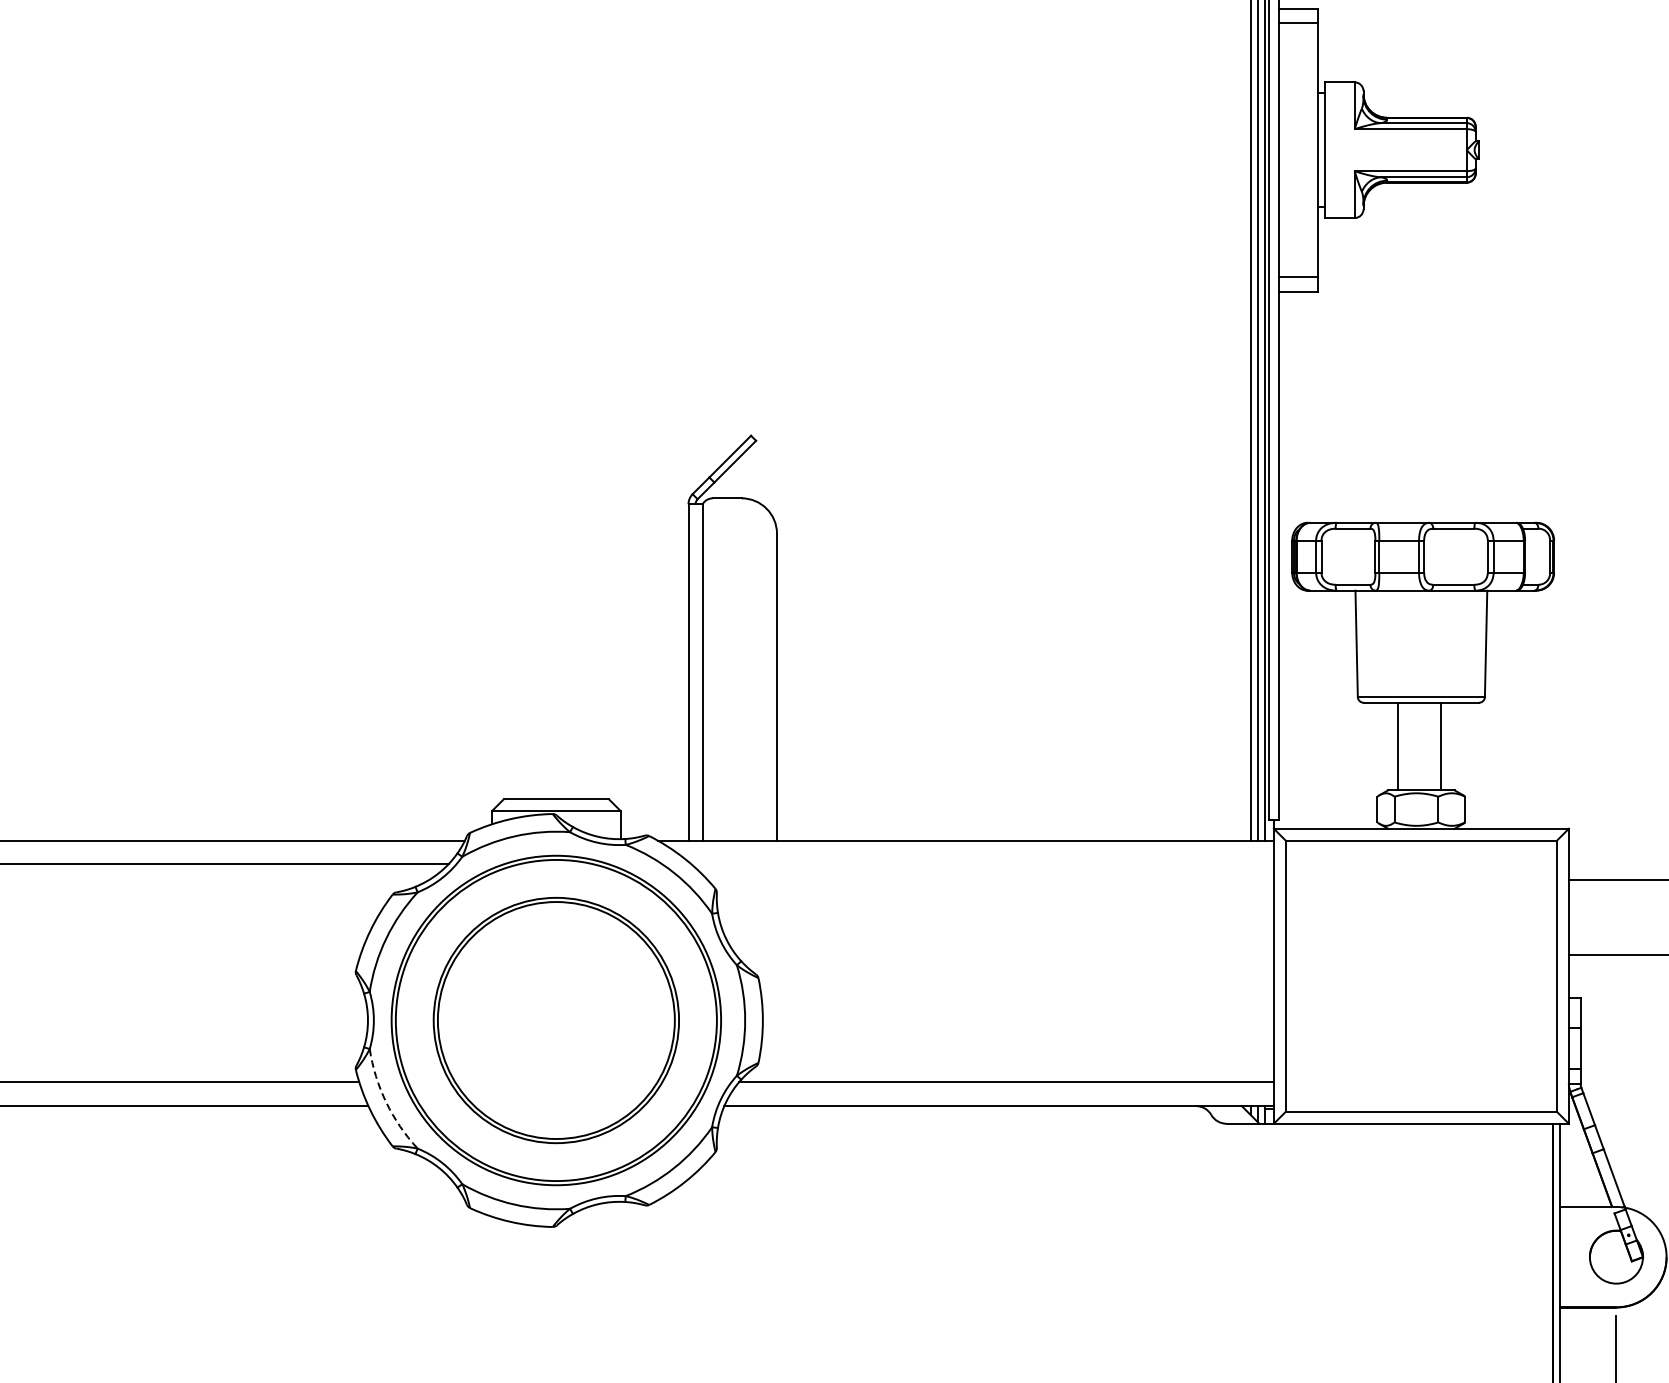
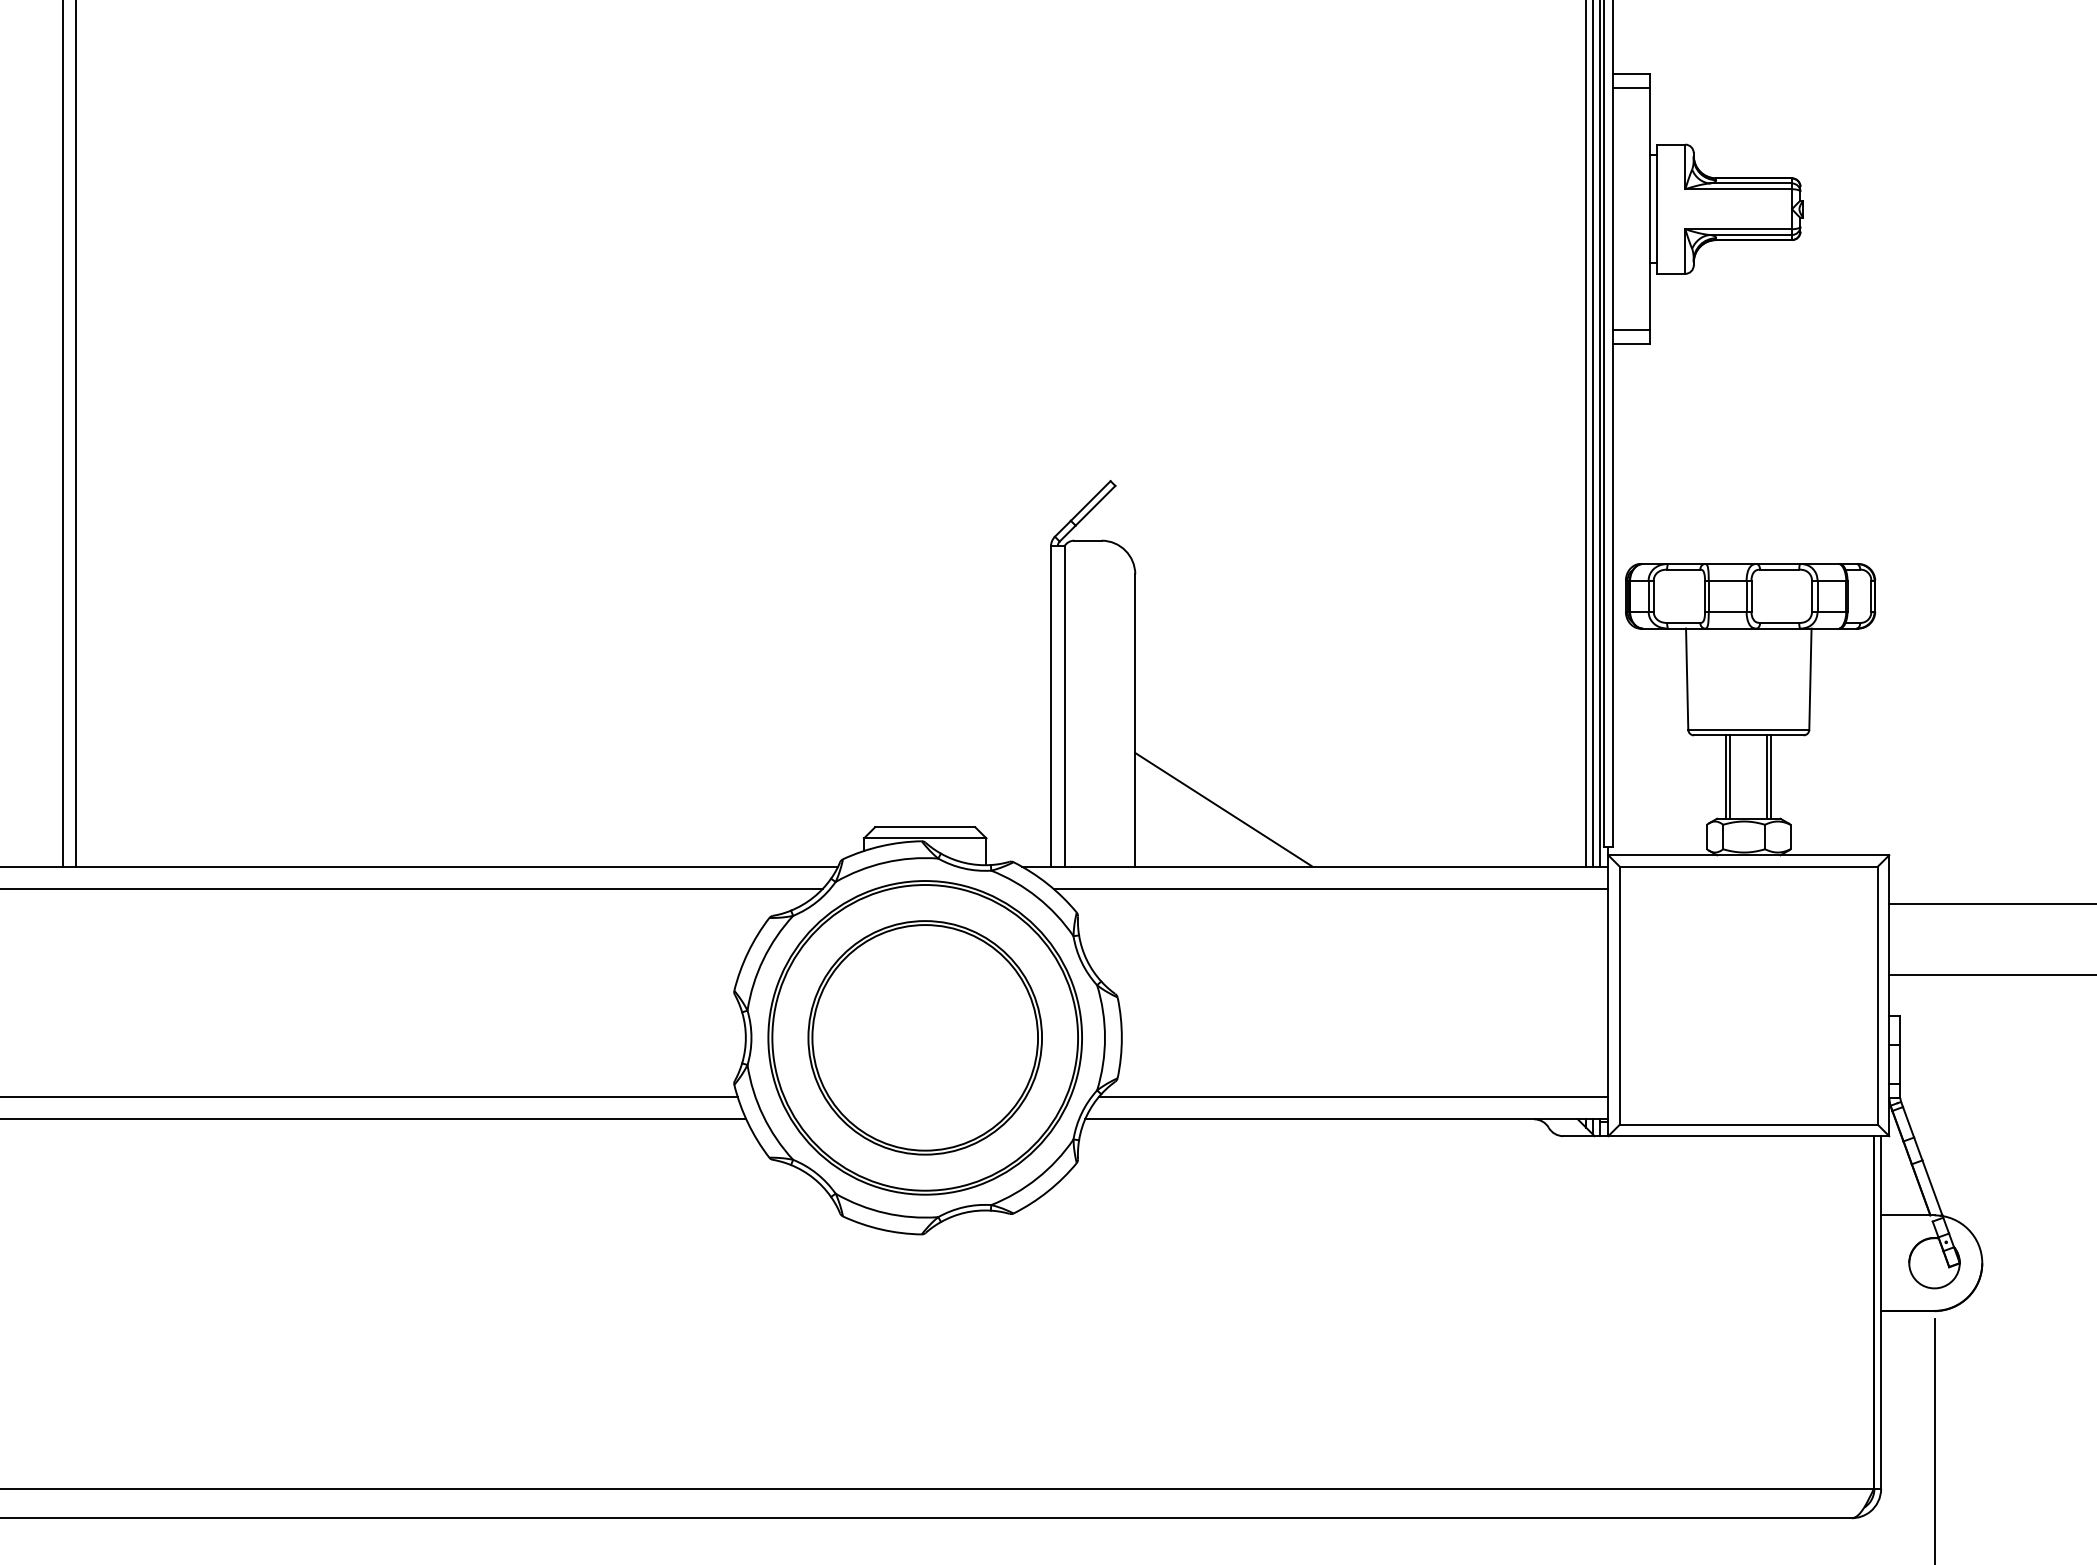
line: (1402, 746) -> (1730, 776), added
line: (1445, 746) -> (1771, 776), added
line: (869, 780) -> (1223, 809), added
line: (982, 863) -> (1330, 888), added
arc: (386, 1102) -> (763, 1115), dashed -> solid

